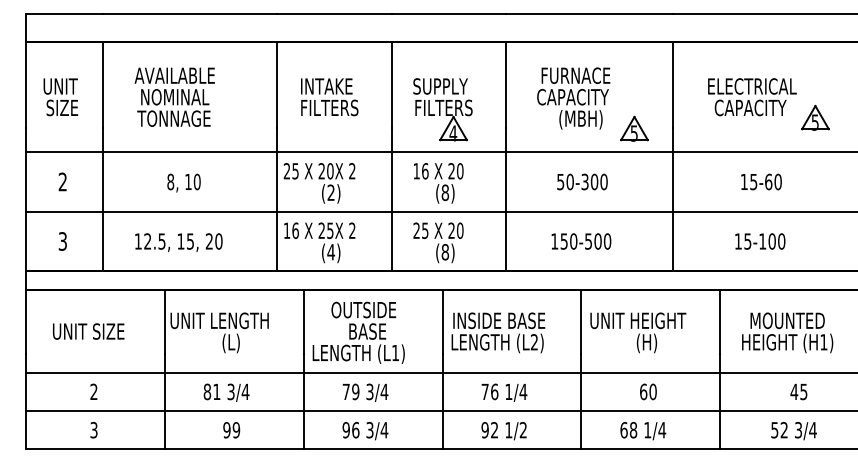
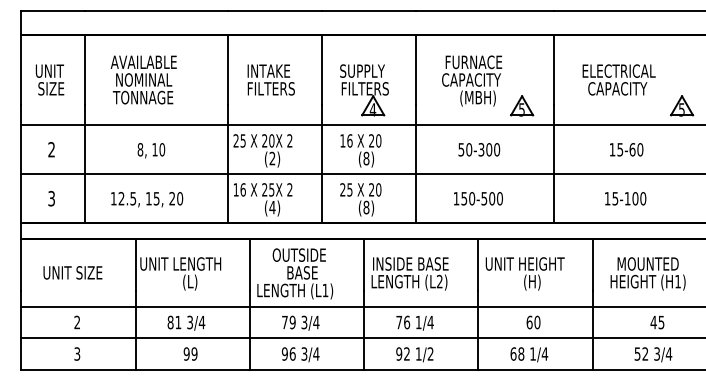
part: (816, 117) -> (682, 105), moved

